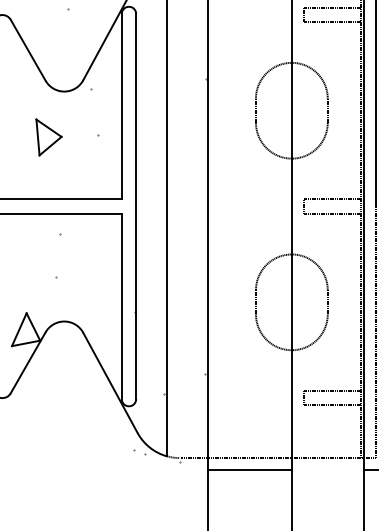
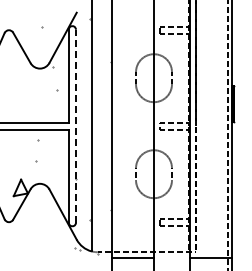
part: (49, 137) -> (32, 91), removed
line: (137, 205) -> (76, 125), solid -> dashed

